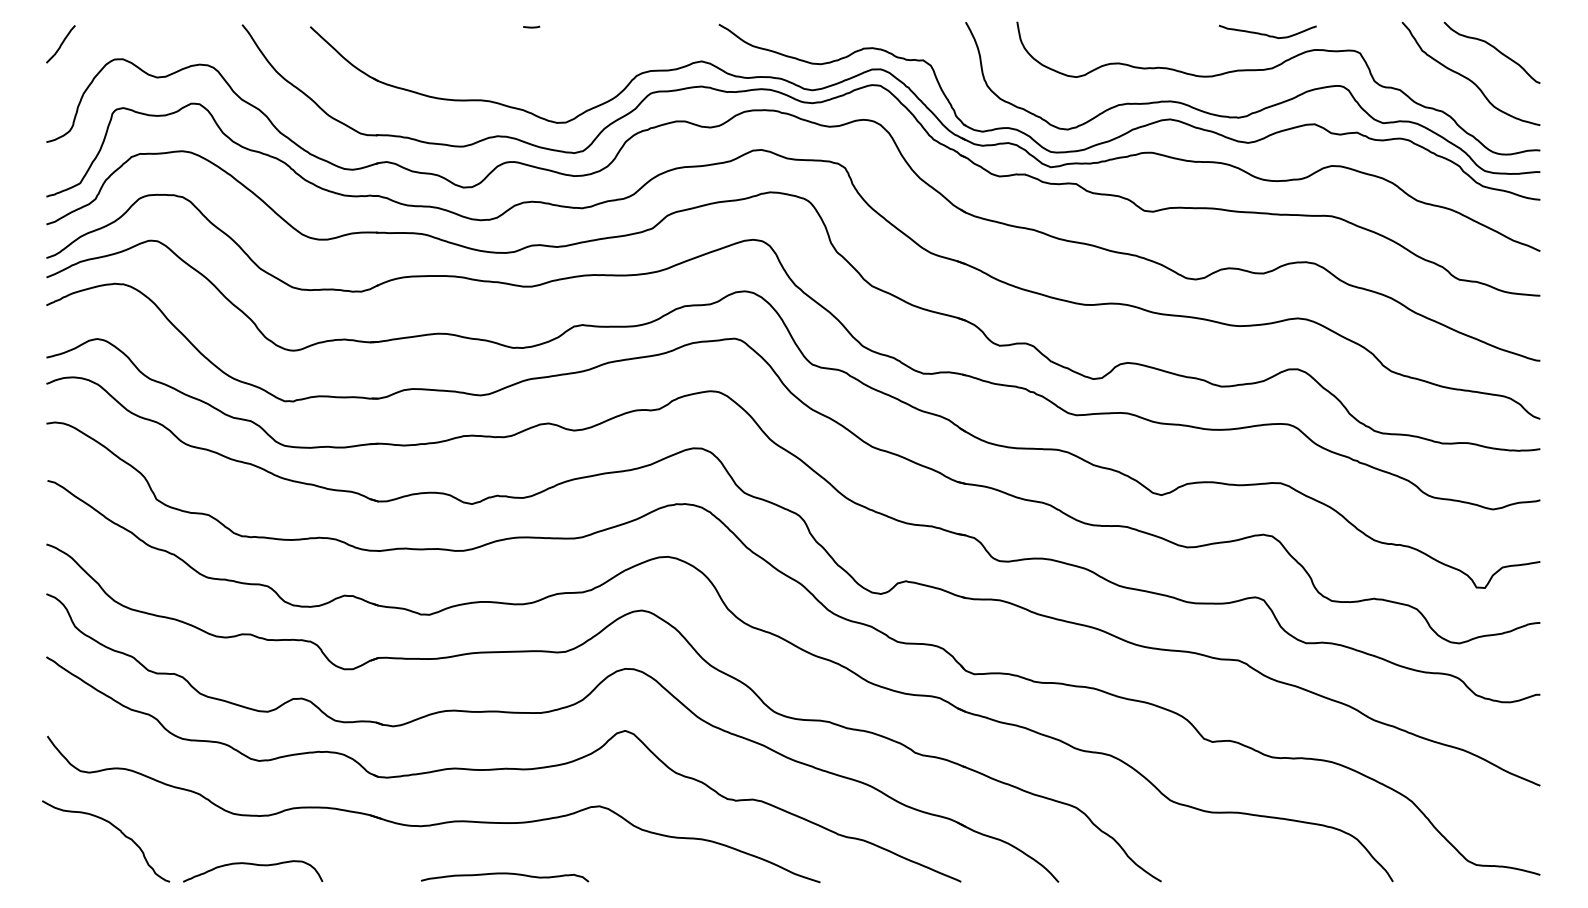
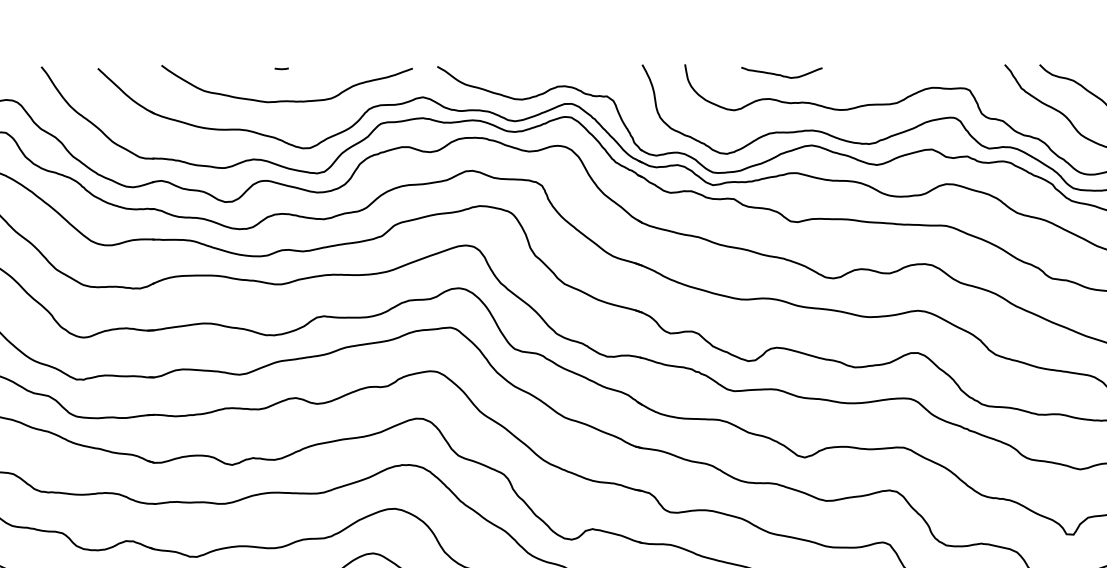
curve: (1265, 33) -> (779, 74), moved
curve: (537, 65) -> (286, 100), added

